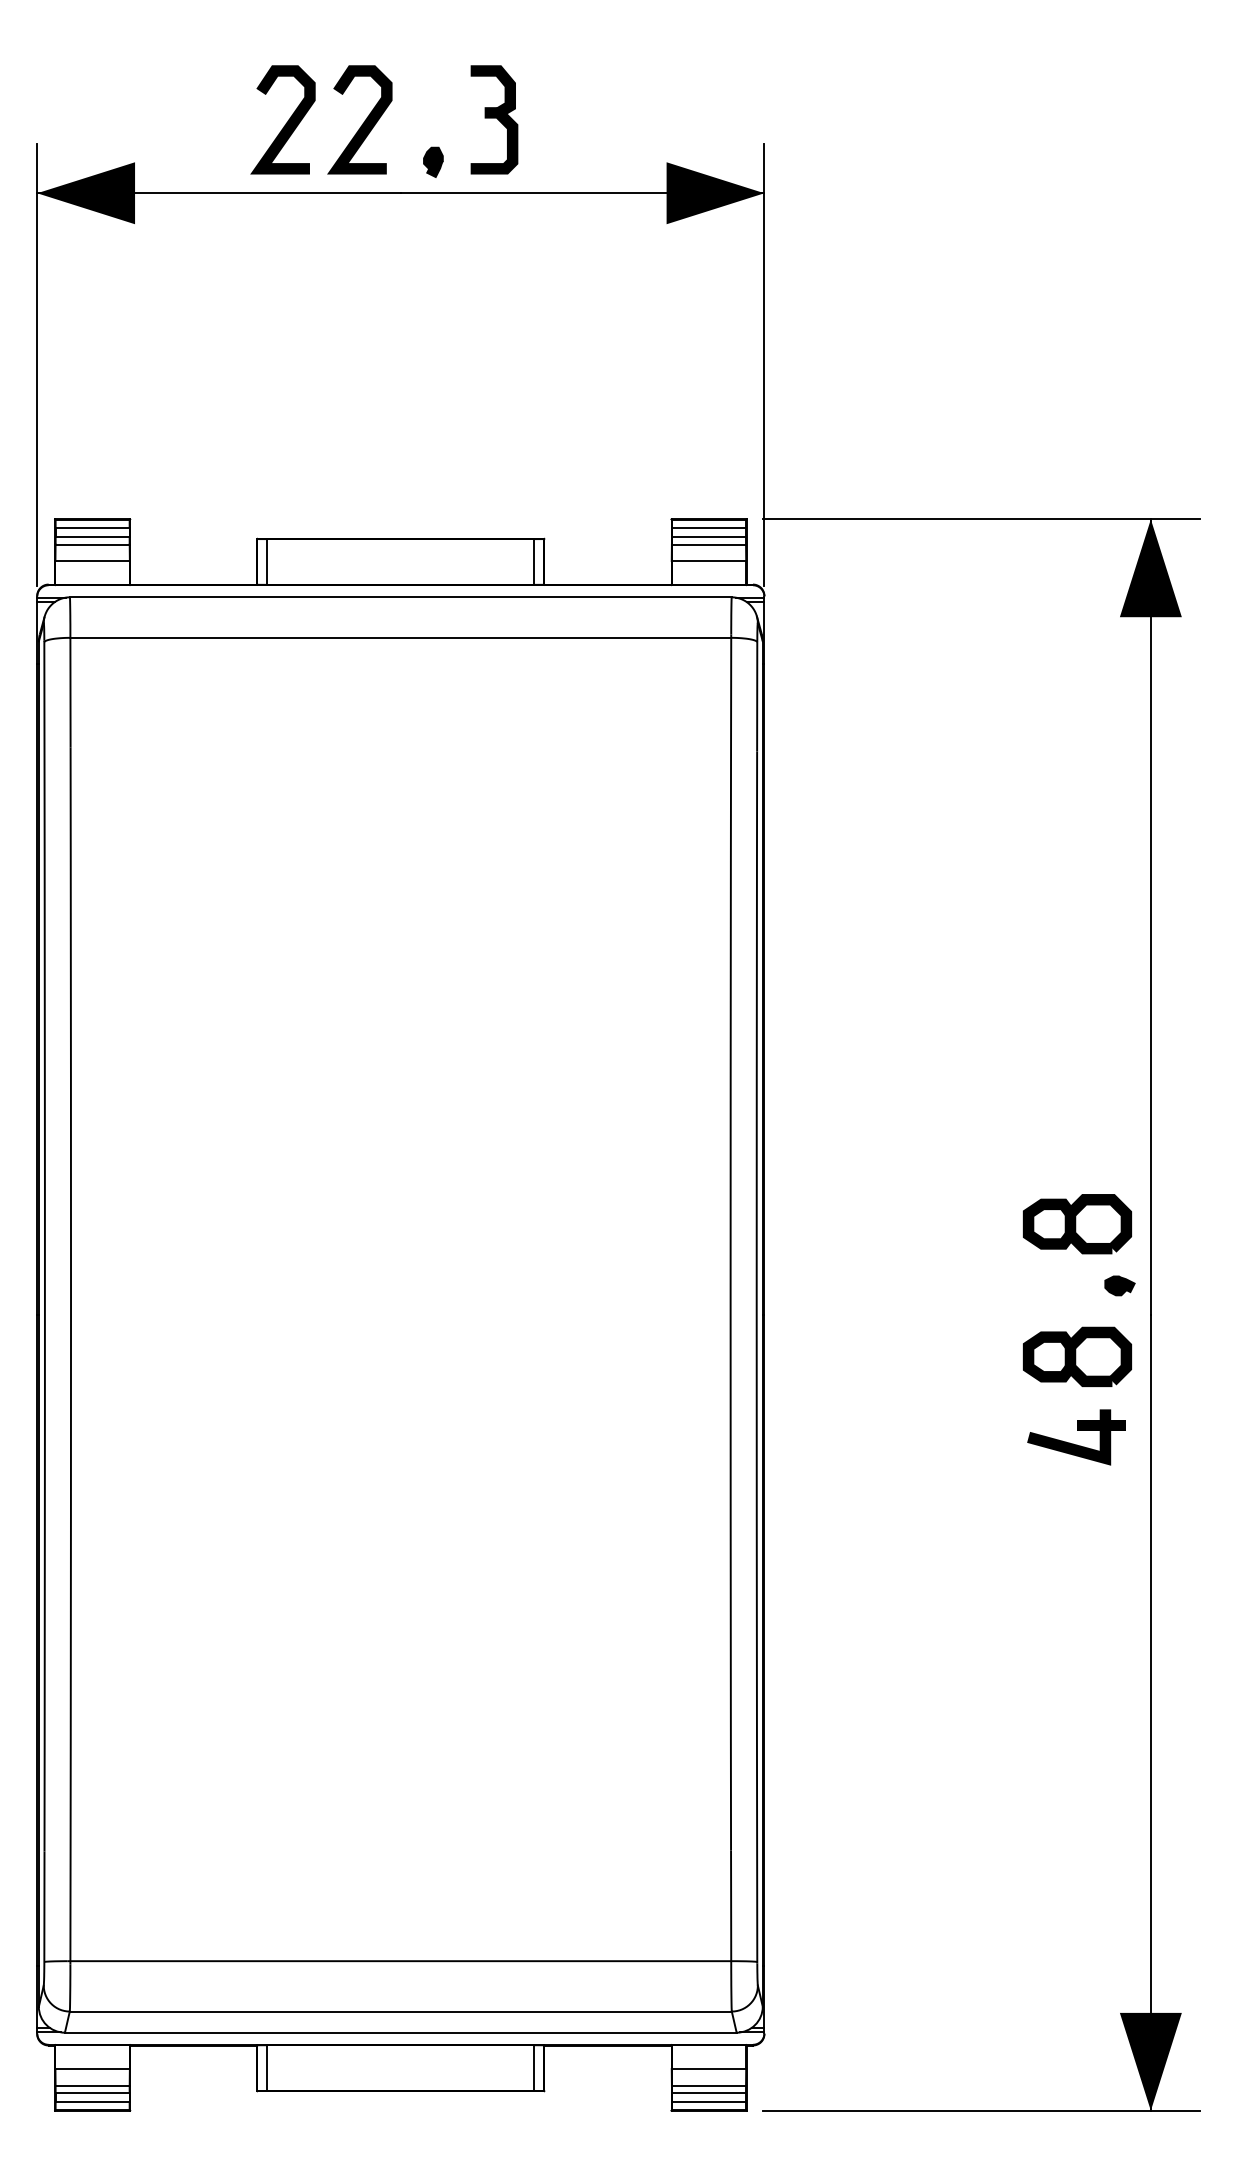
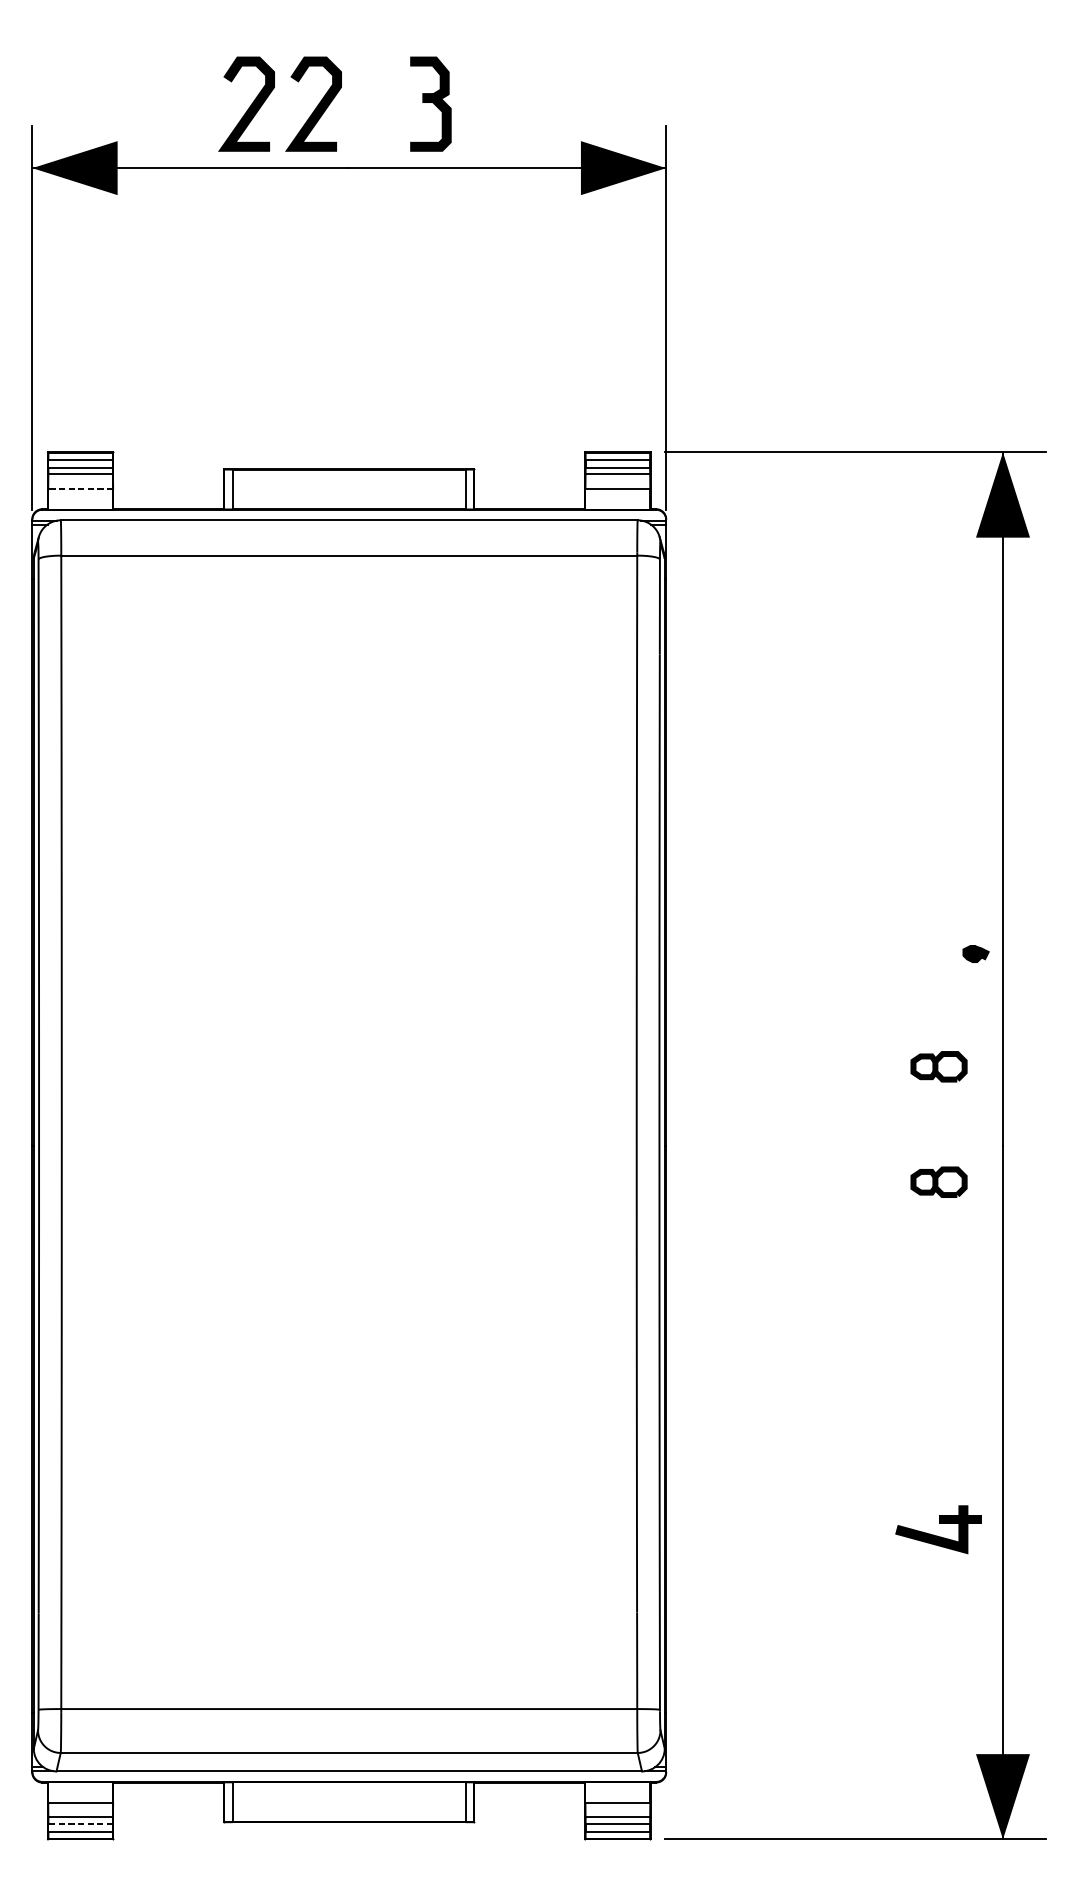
part: (433, 161) -> (377, 140), removed
line: (92, 561) -> (80, 489), solid -> dashed
part: (1077, 1224) -> (939, 1066), size x0.6
part: (1119, 1285) -> (975, 953), moved
part: (1077, 1356) -> (939, 1182), size x0.6
part: (1073, 1443) -> (935, 1535), moved
line: (92, 2092) -> (80, 1823), solid -> dashed

